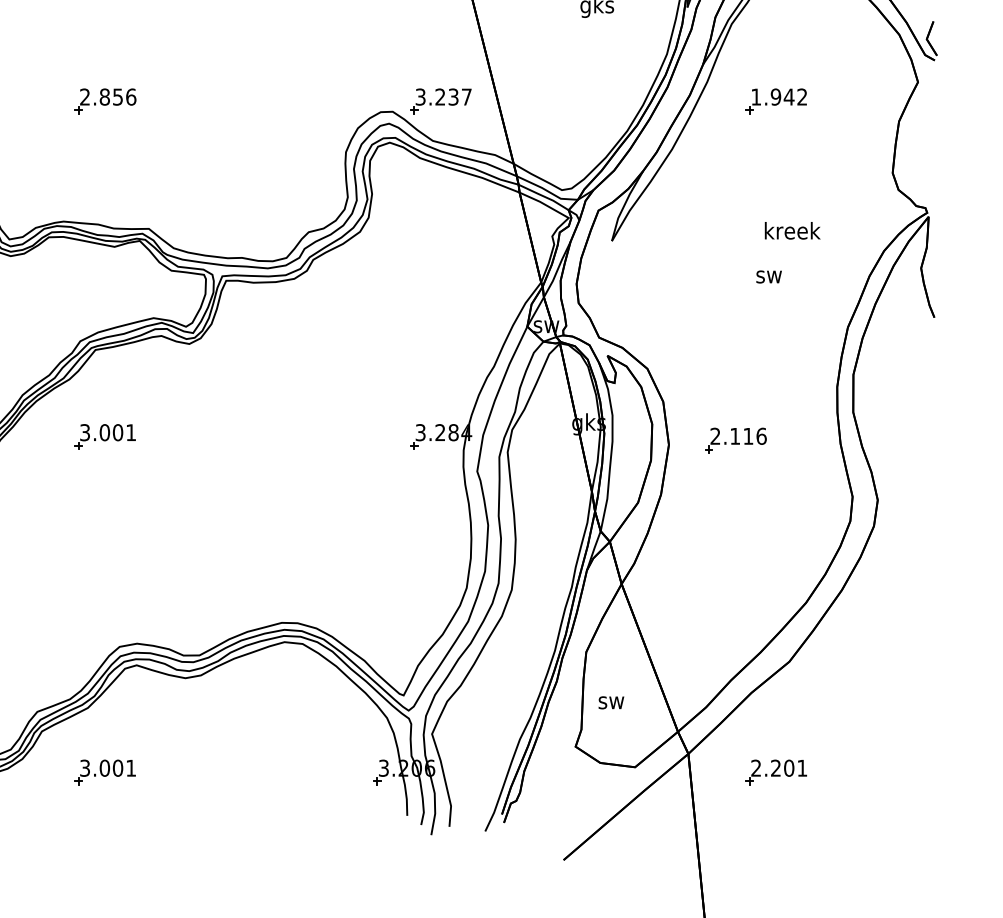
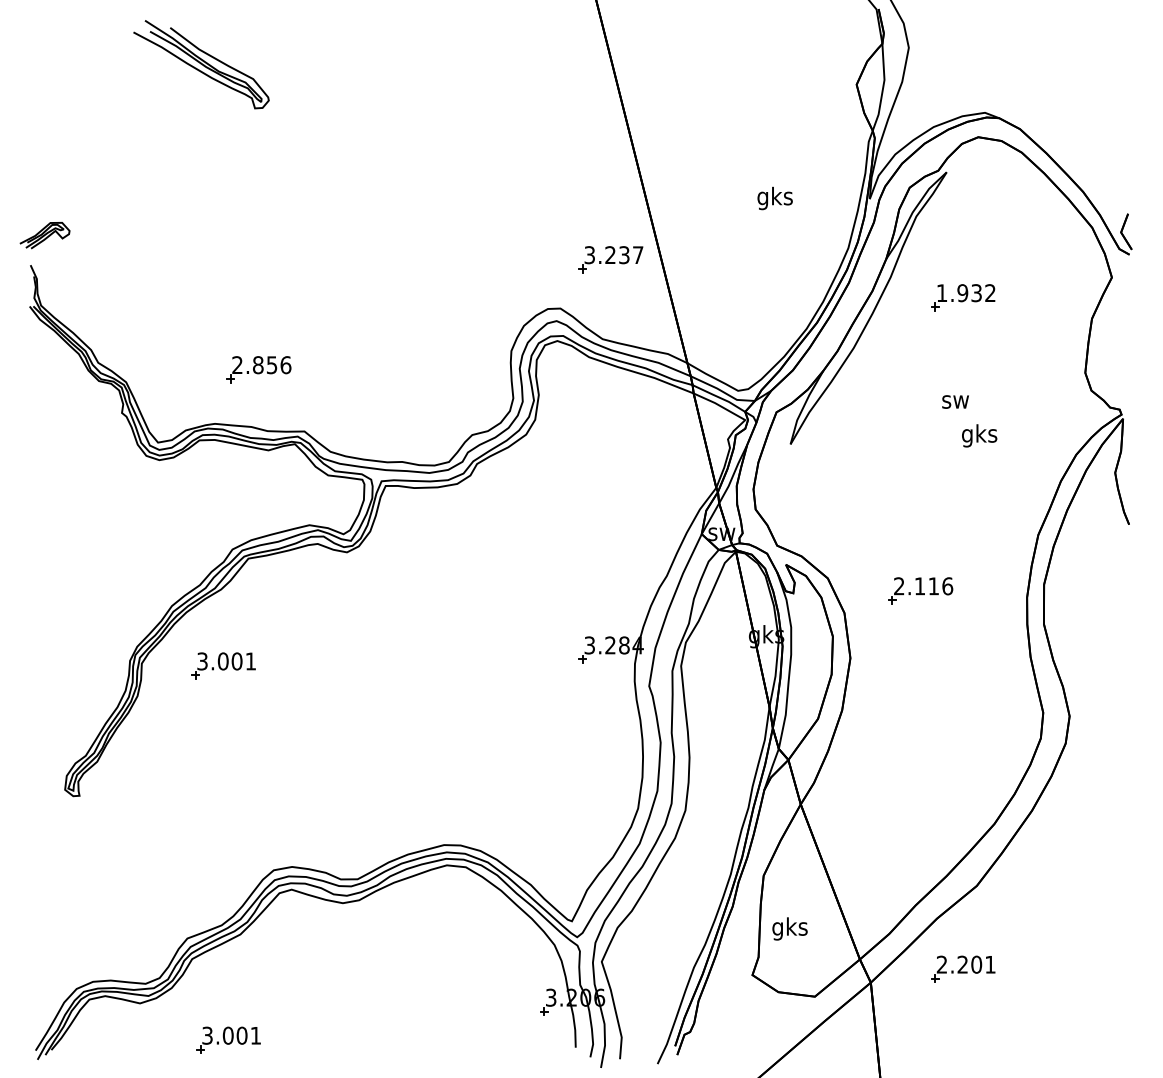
text: (789, 97) -> (976, 293), 1.942 -> 1.932
part: (105, 101) -> (258, 369), moved
part: (440, 101) -> (610, 259), moved
text: (792, 232) -> (980, 435), kreek -> gks
text: (769, 276) -> (955, 401), moved
part: (105, 436) -> (223, 665), moved
part: (735, 440) -> (920, 590), moved
text: (610, 702) -> (789, 928), sw -> gks
part: (105, 771) -> (228, 1039), moved
part: (776, 771) -> (963, 968), moved

